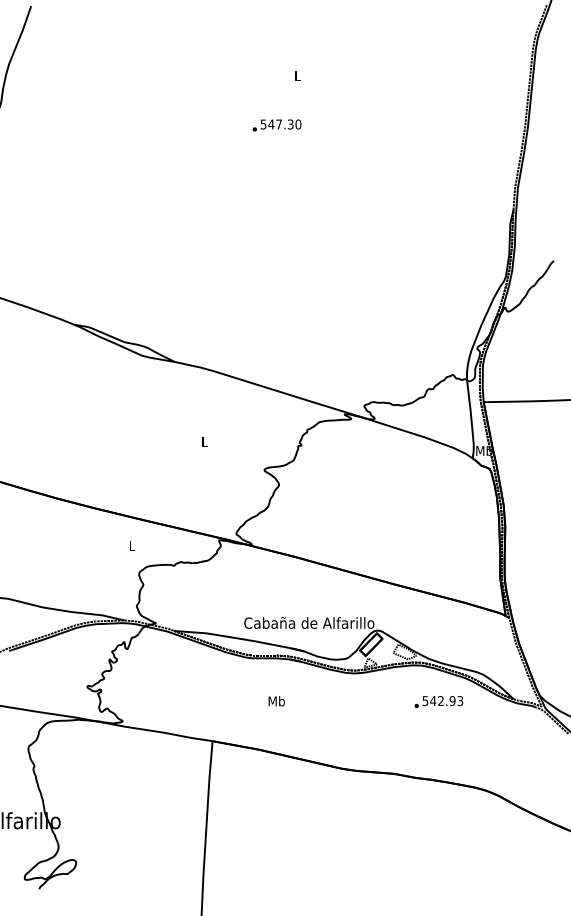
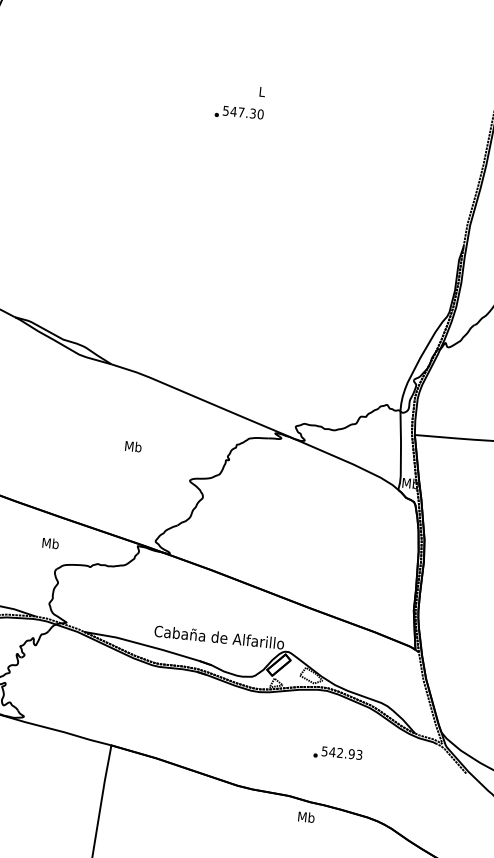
text: (276, 125) -> (238, 113), moved
text: (204, 441) -> (133, 446), L -> Mb
text: (132, 546) -> (51, 543), L -> Mb
text: (276, 701) -> (306, 817), moved
text: (438, 701) -> (337, 753), moved

